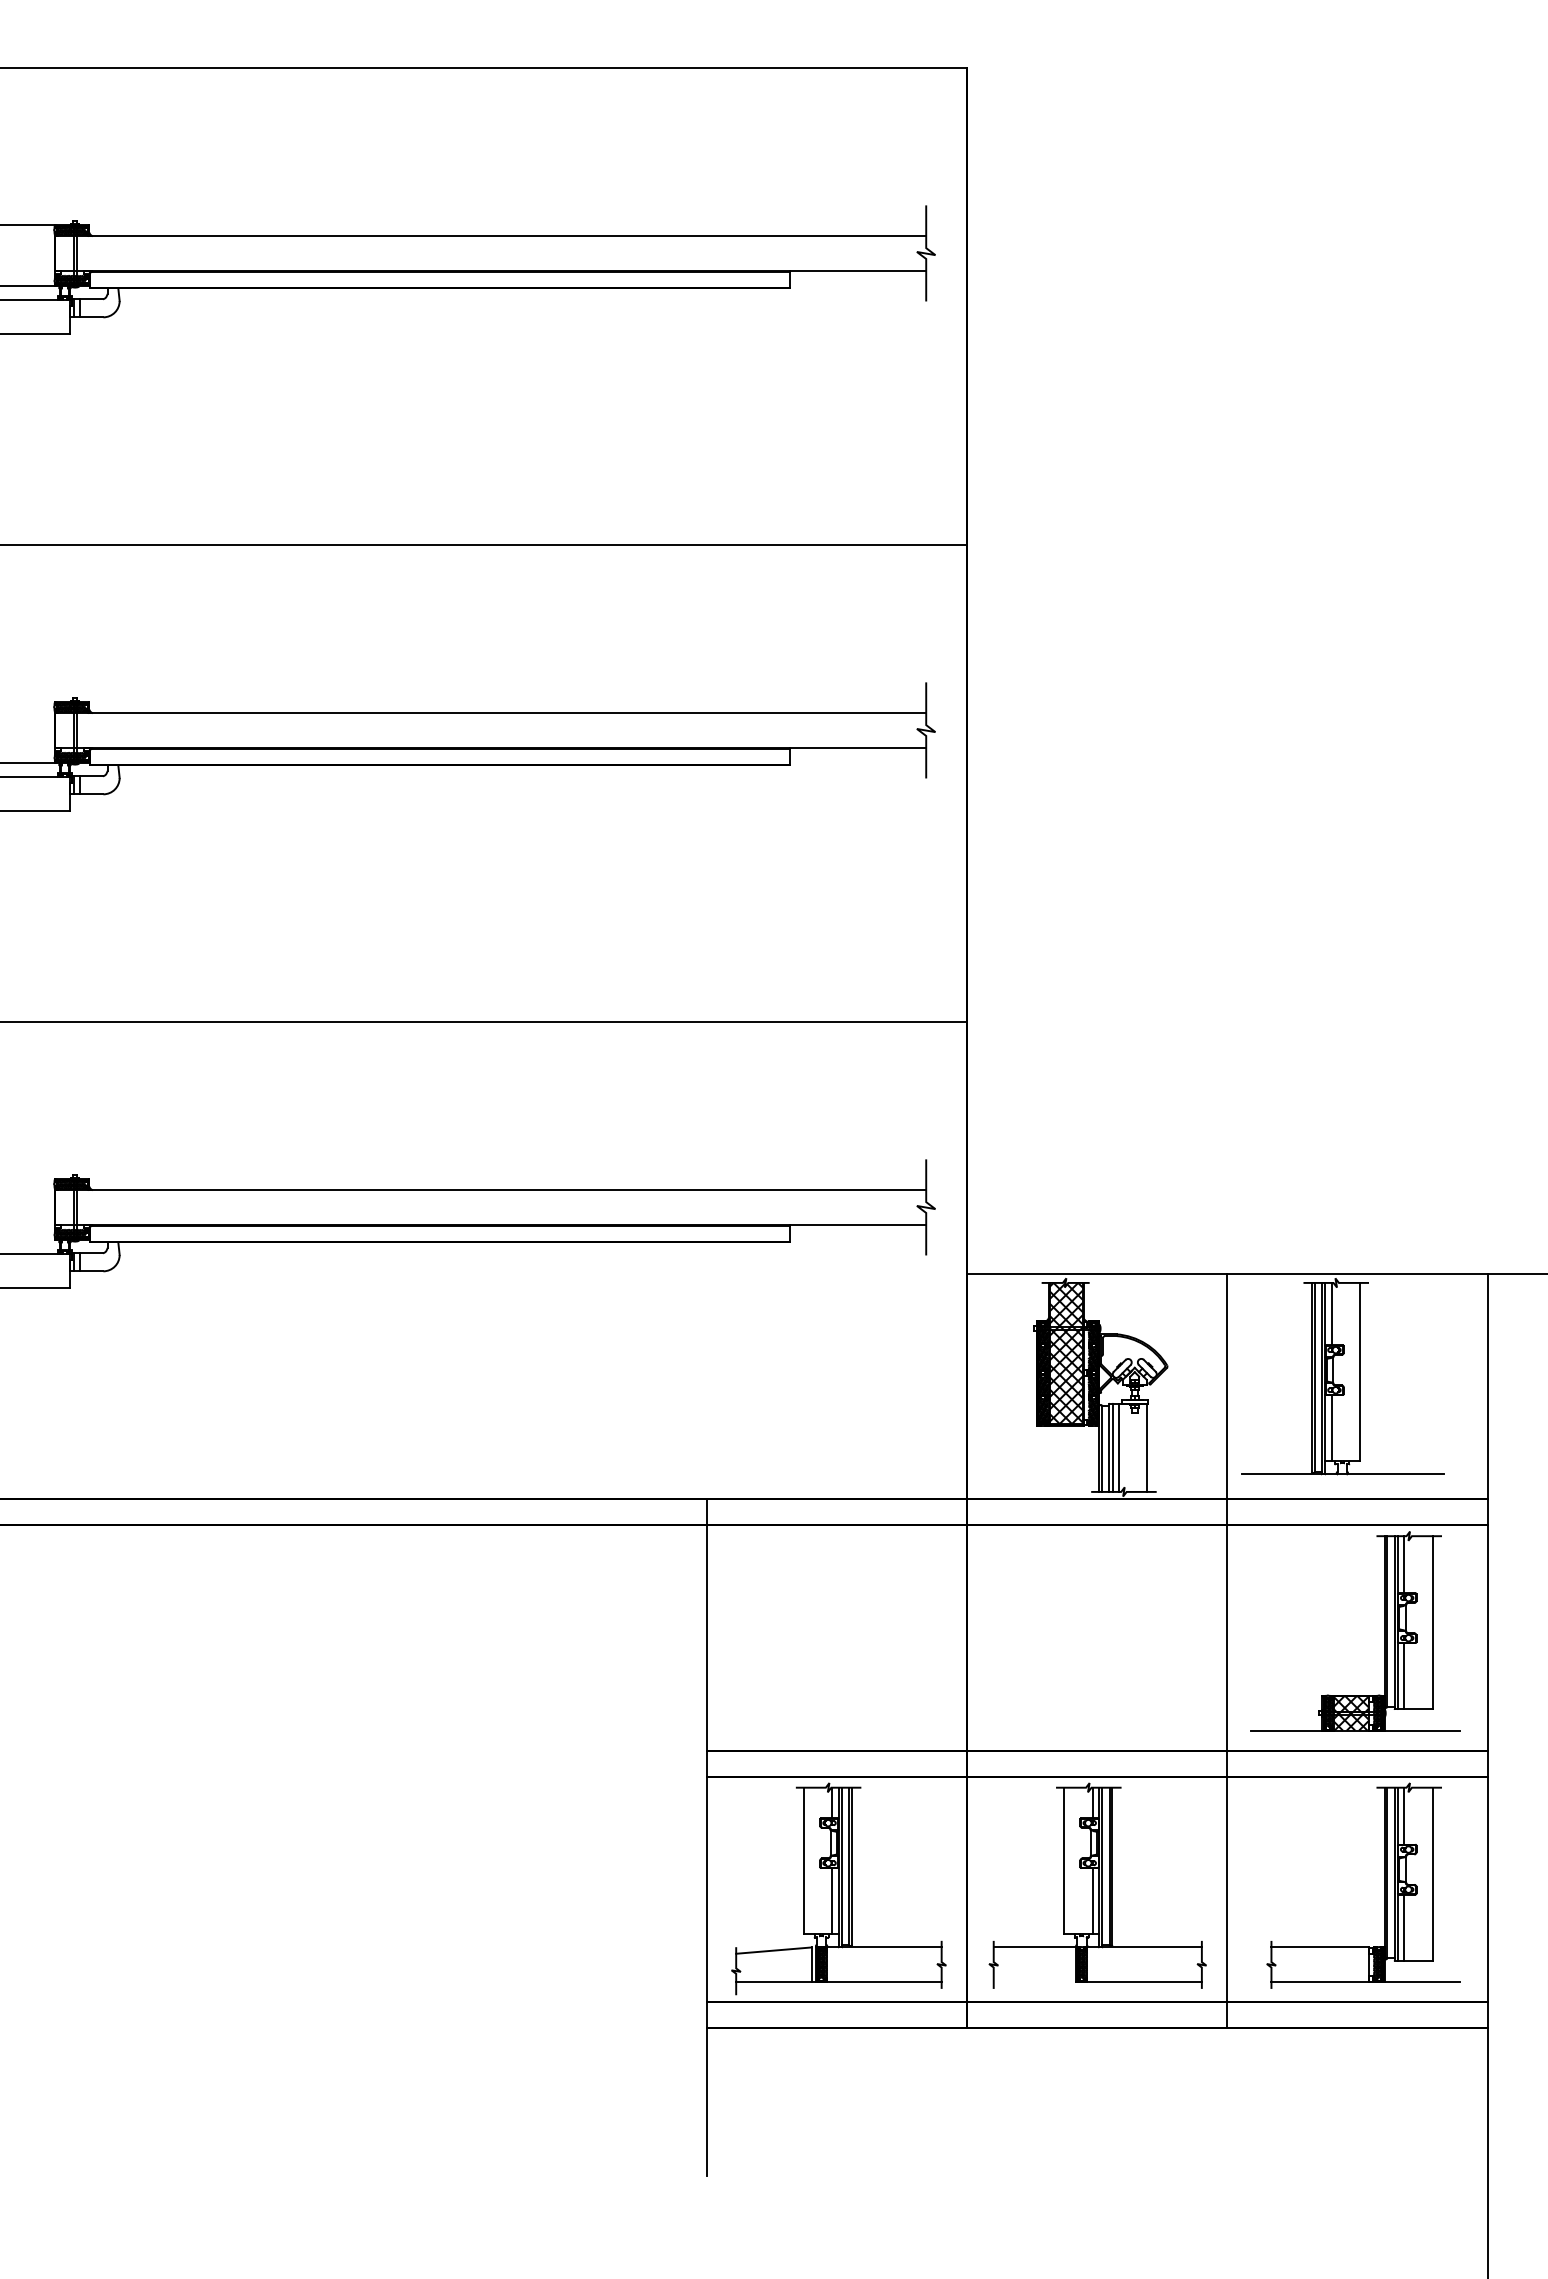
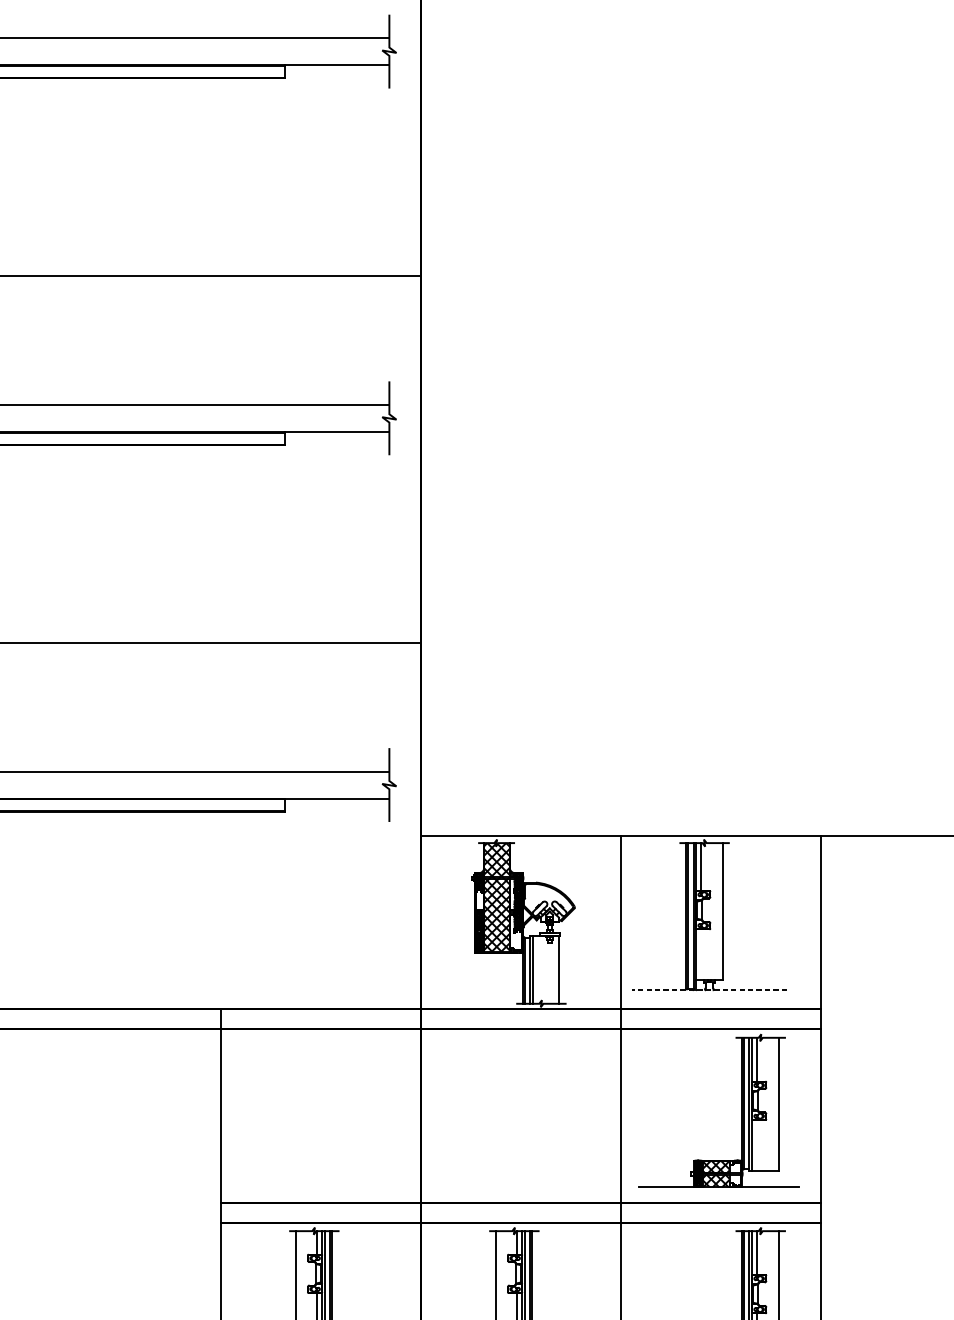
hatch: (1043, 1358) -> (479, 901), removed
hatch: (1093, 1410) -> (518, 941), removed
line: (1331, 1428) -> (700, 955), removed
line: (1119, 1447) -> (537, 969), removed
line: (1342, 1474) -> (709, 990), solid -> dashed
line: (1404, 1676) -> (757, 1145), removed
hatch: (1378, 1713) -> (737, 1174), removed

